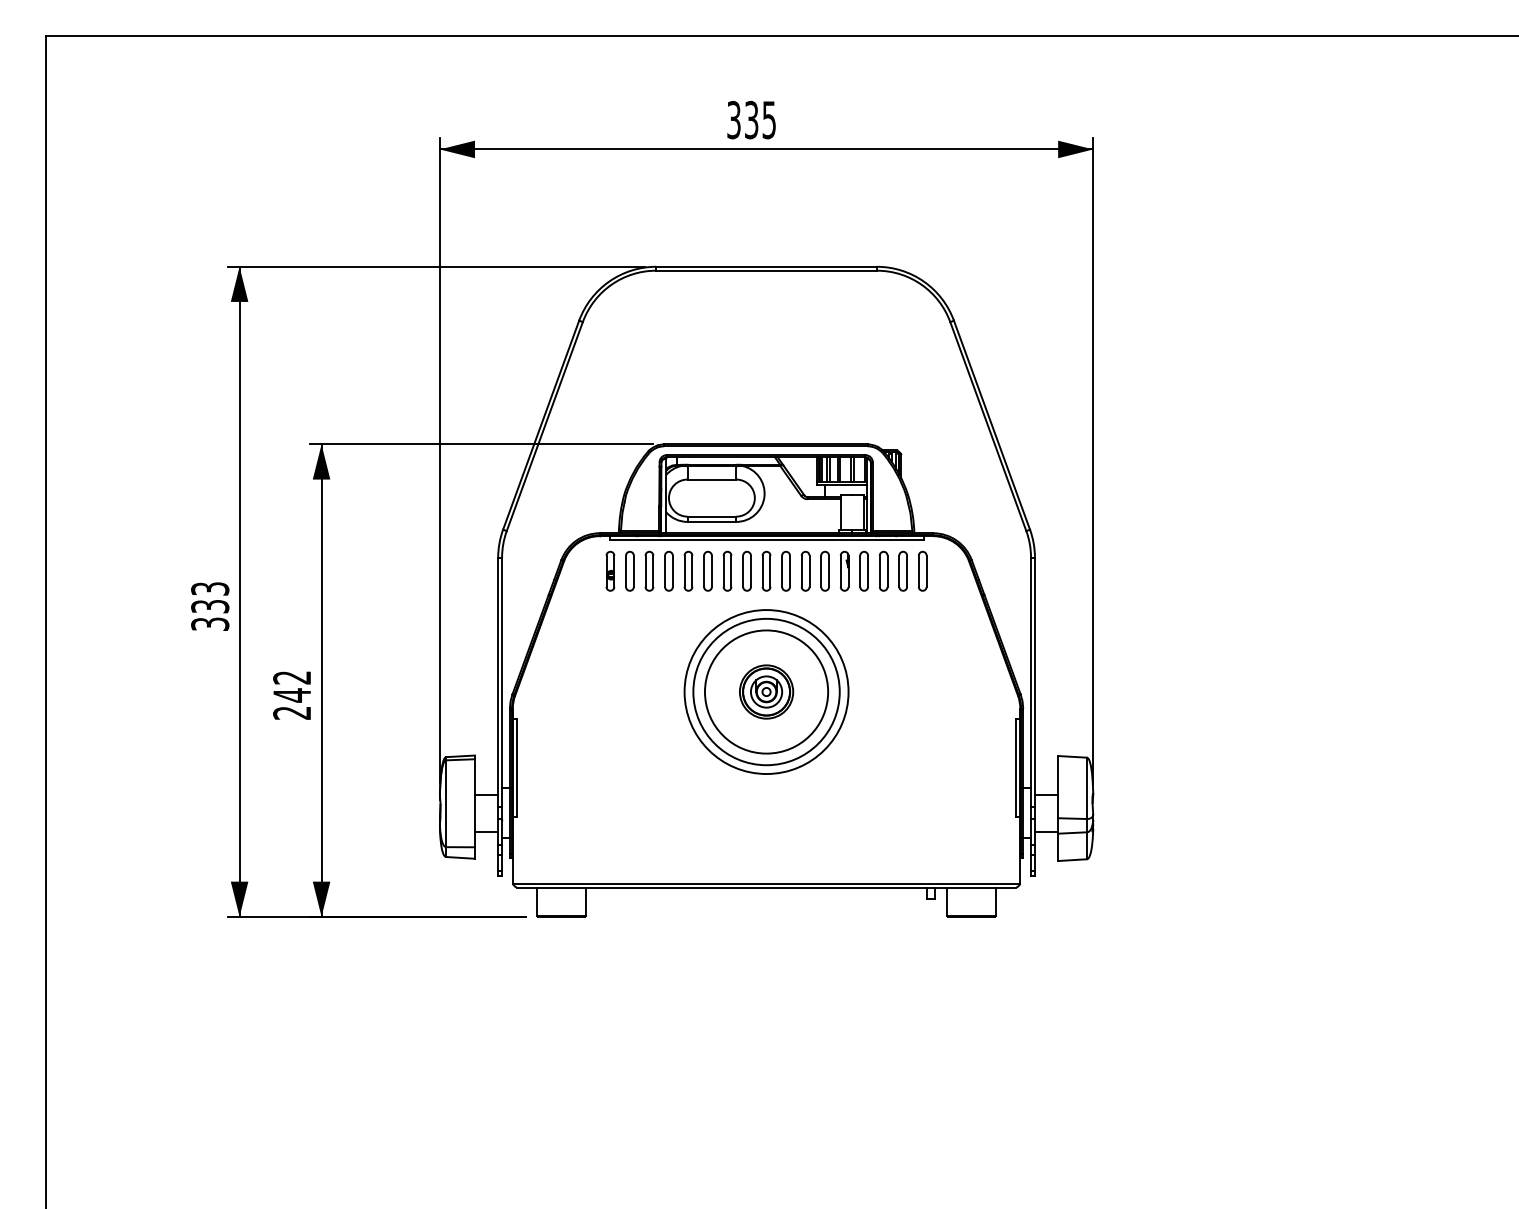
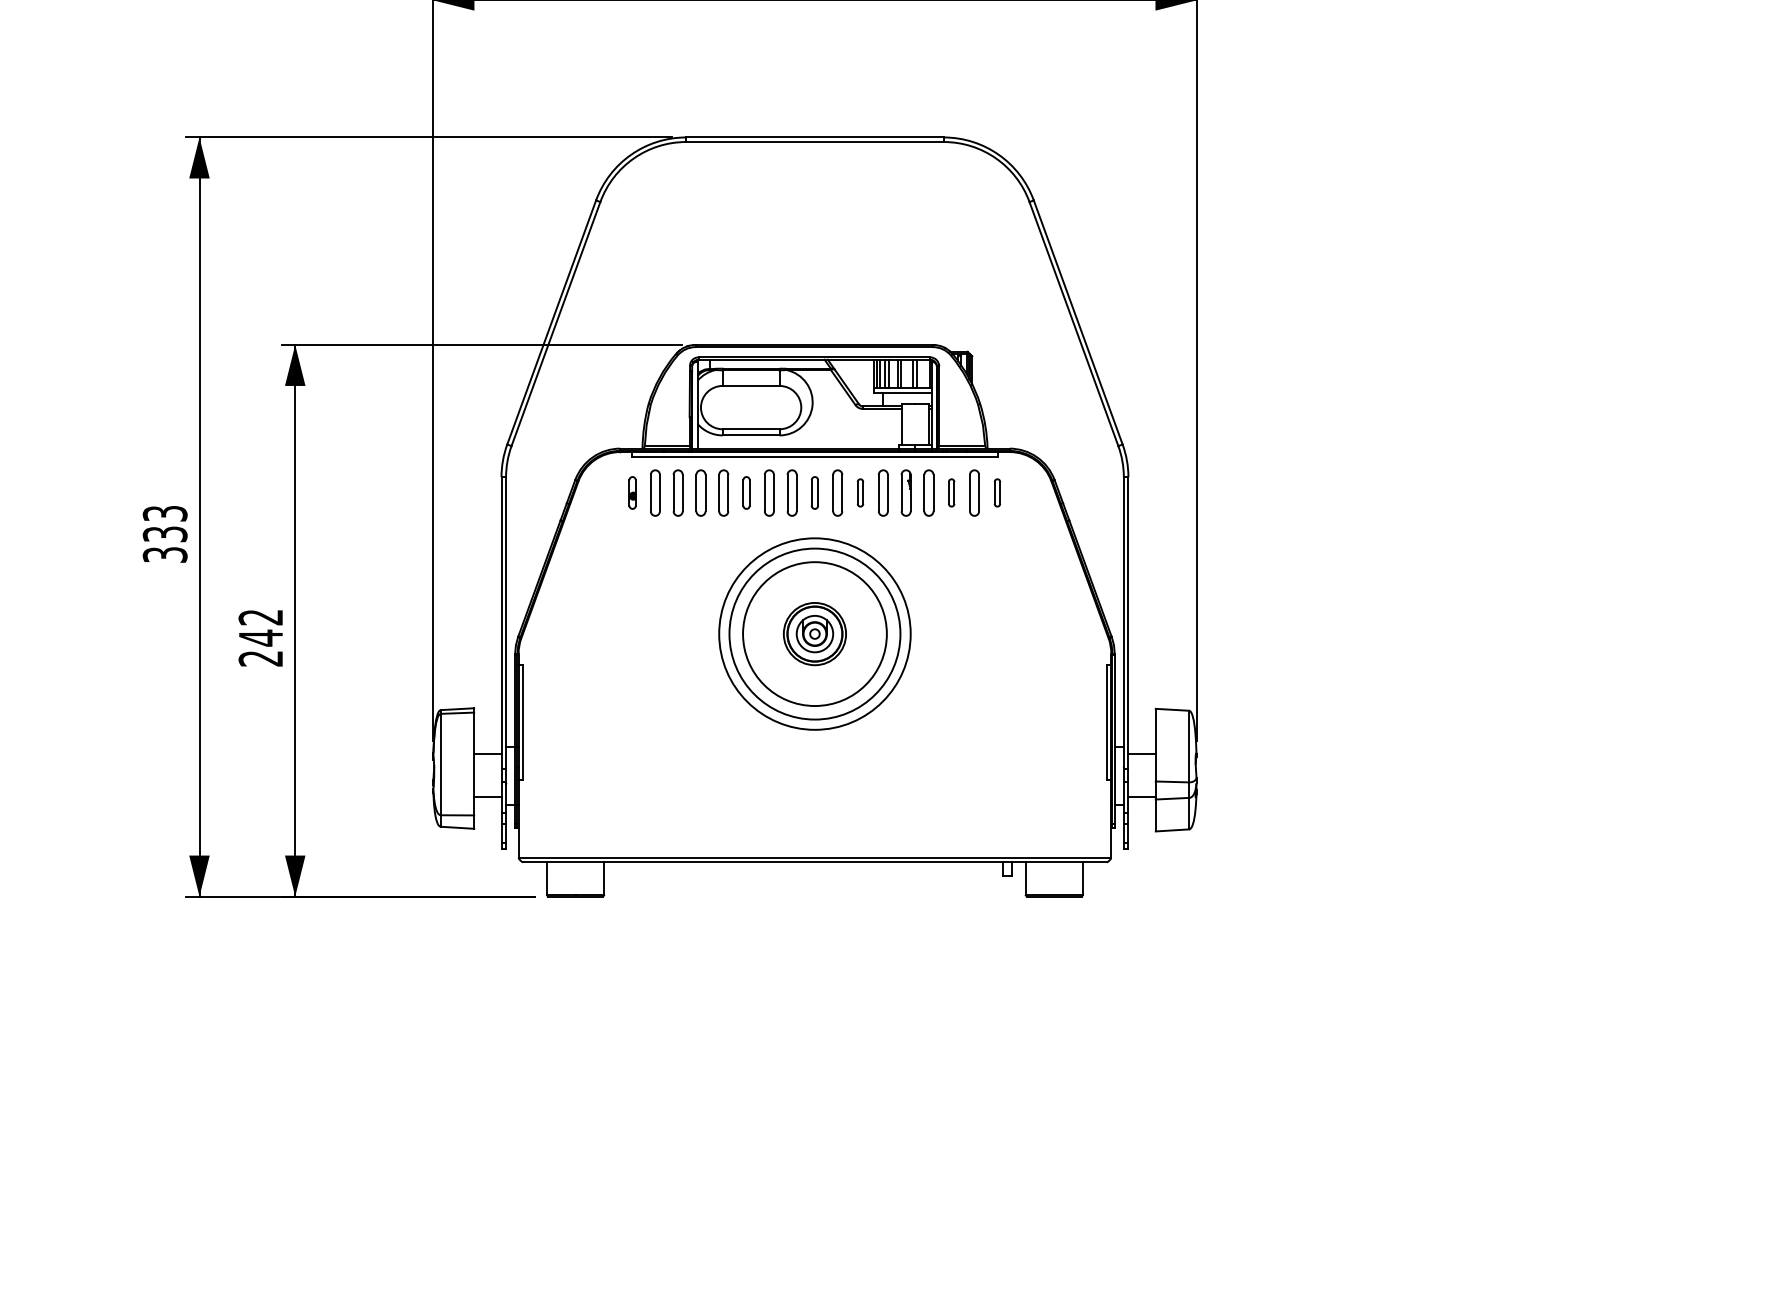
part: (610, 570) -> (632, 492), size x0.7
part: (707, 570) -> (745, 492), size x0.7
part: (766, 570) -> (814, 492), size x0.7
part: (805, 570) -> (860, 492), size x0.6
part: (883, 570) -> (951, 492), size x0.6
part: (922, 570) -> (997, 492), size x0.6

